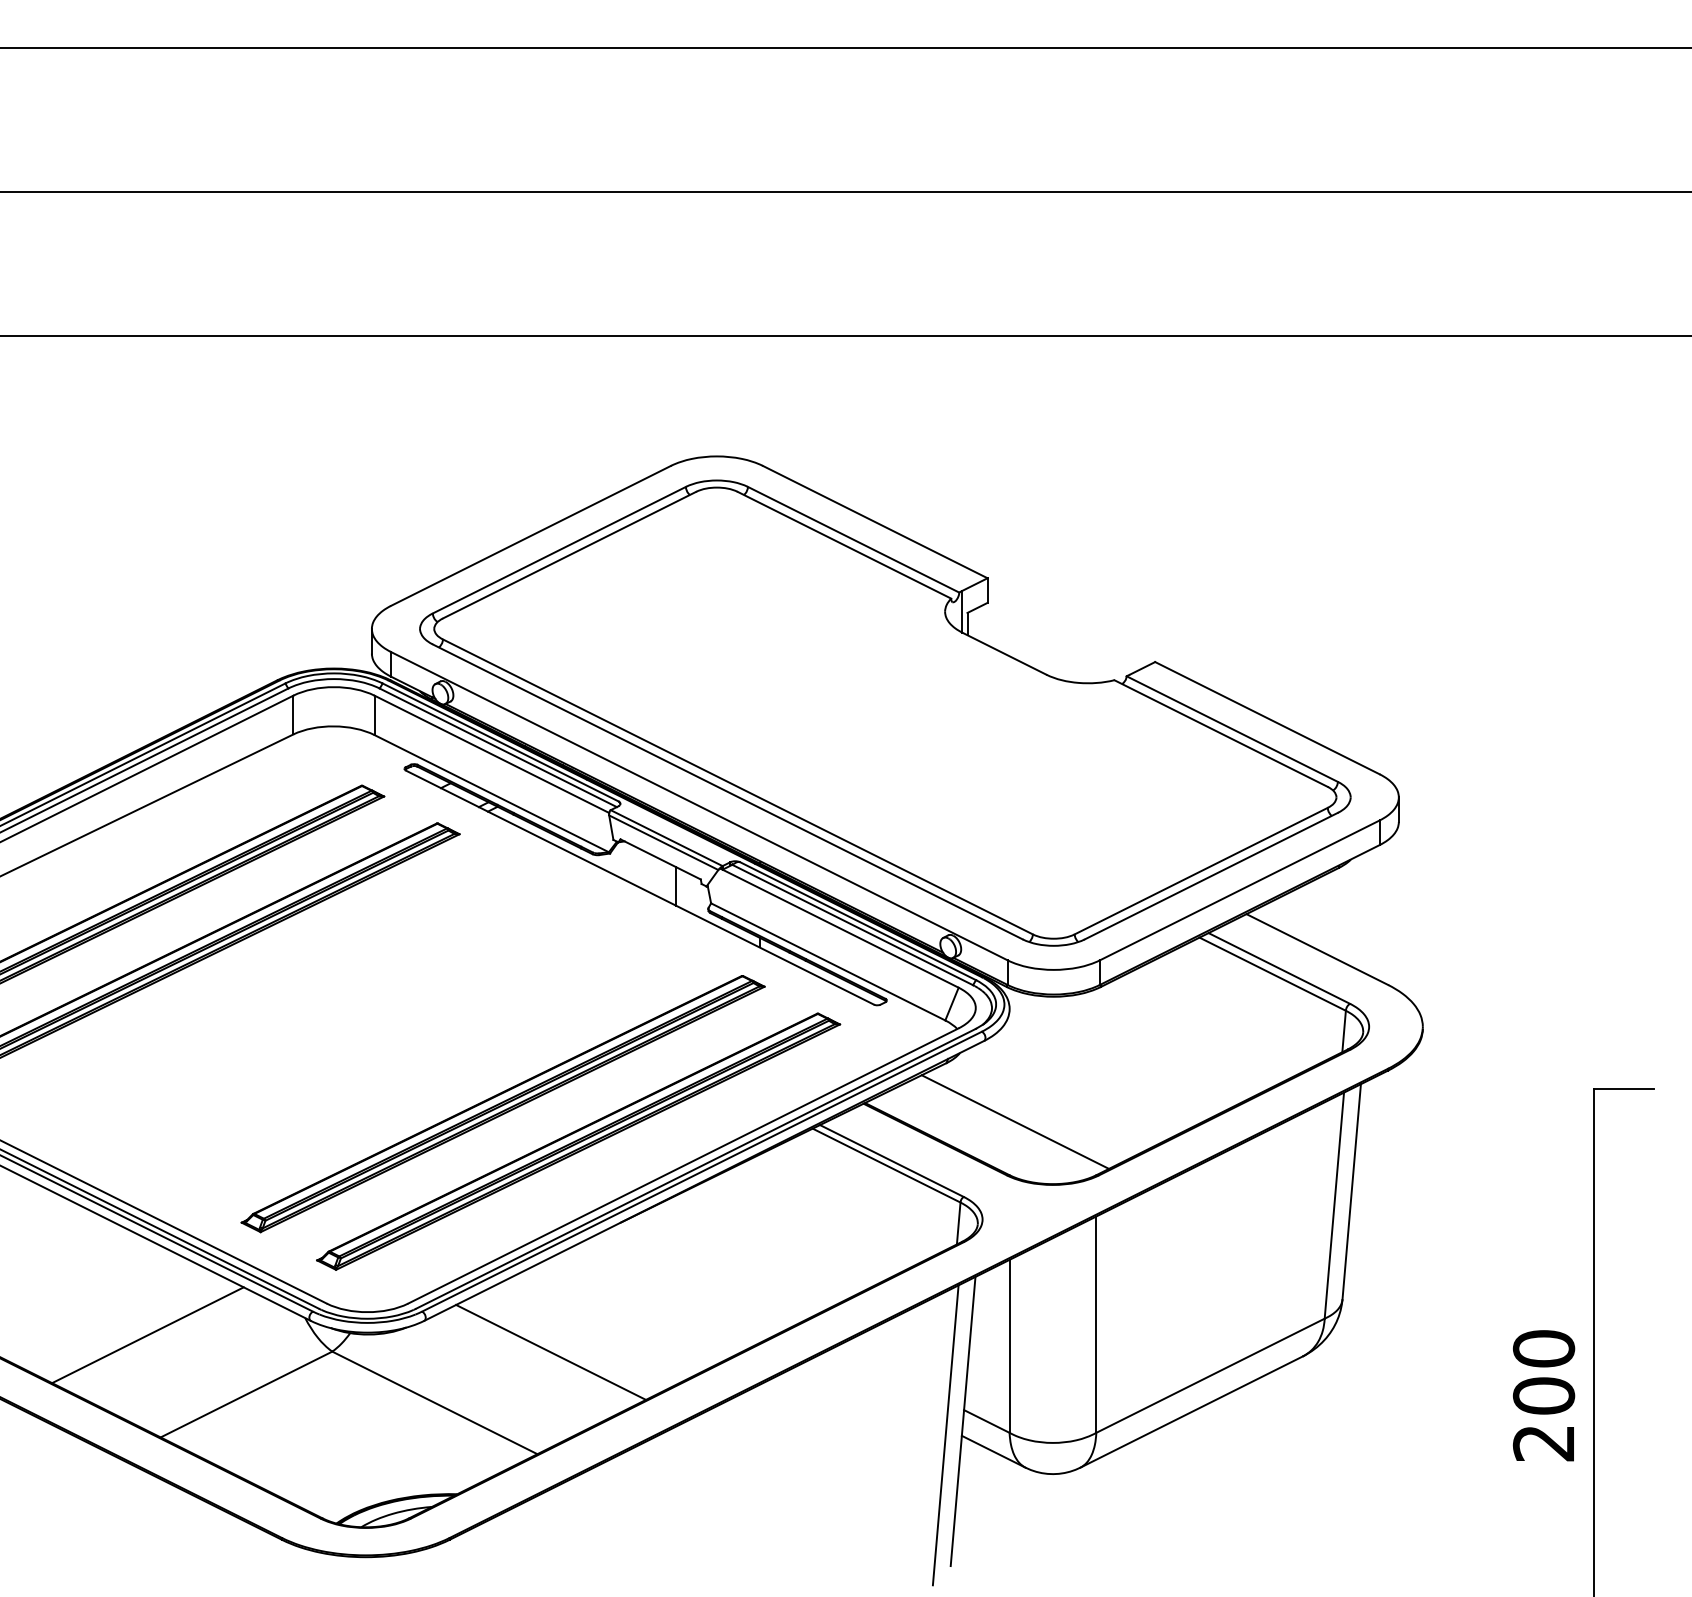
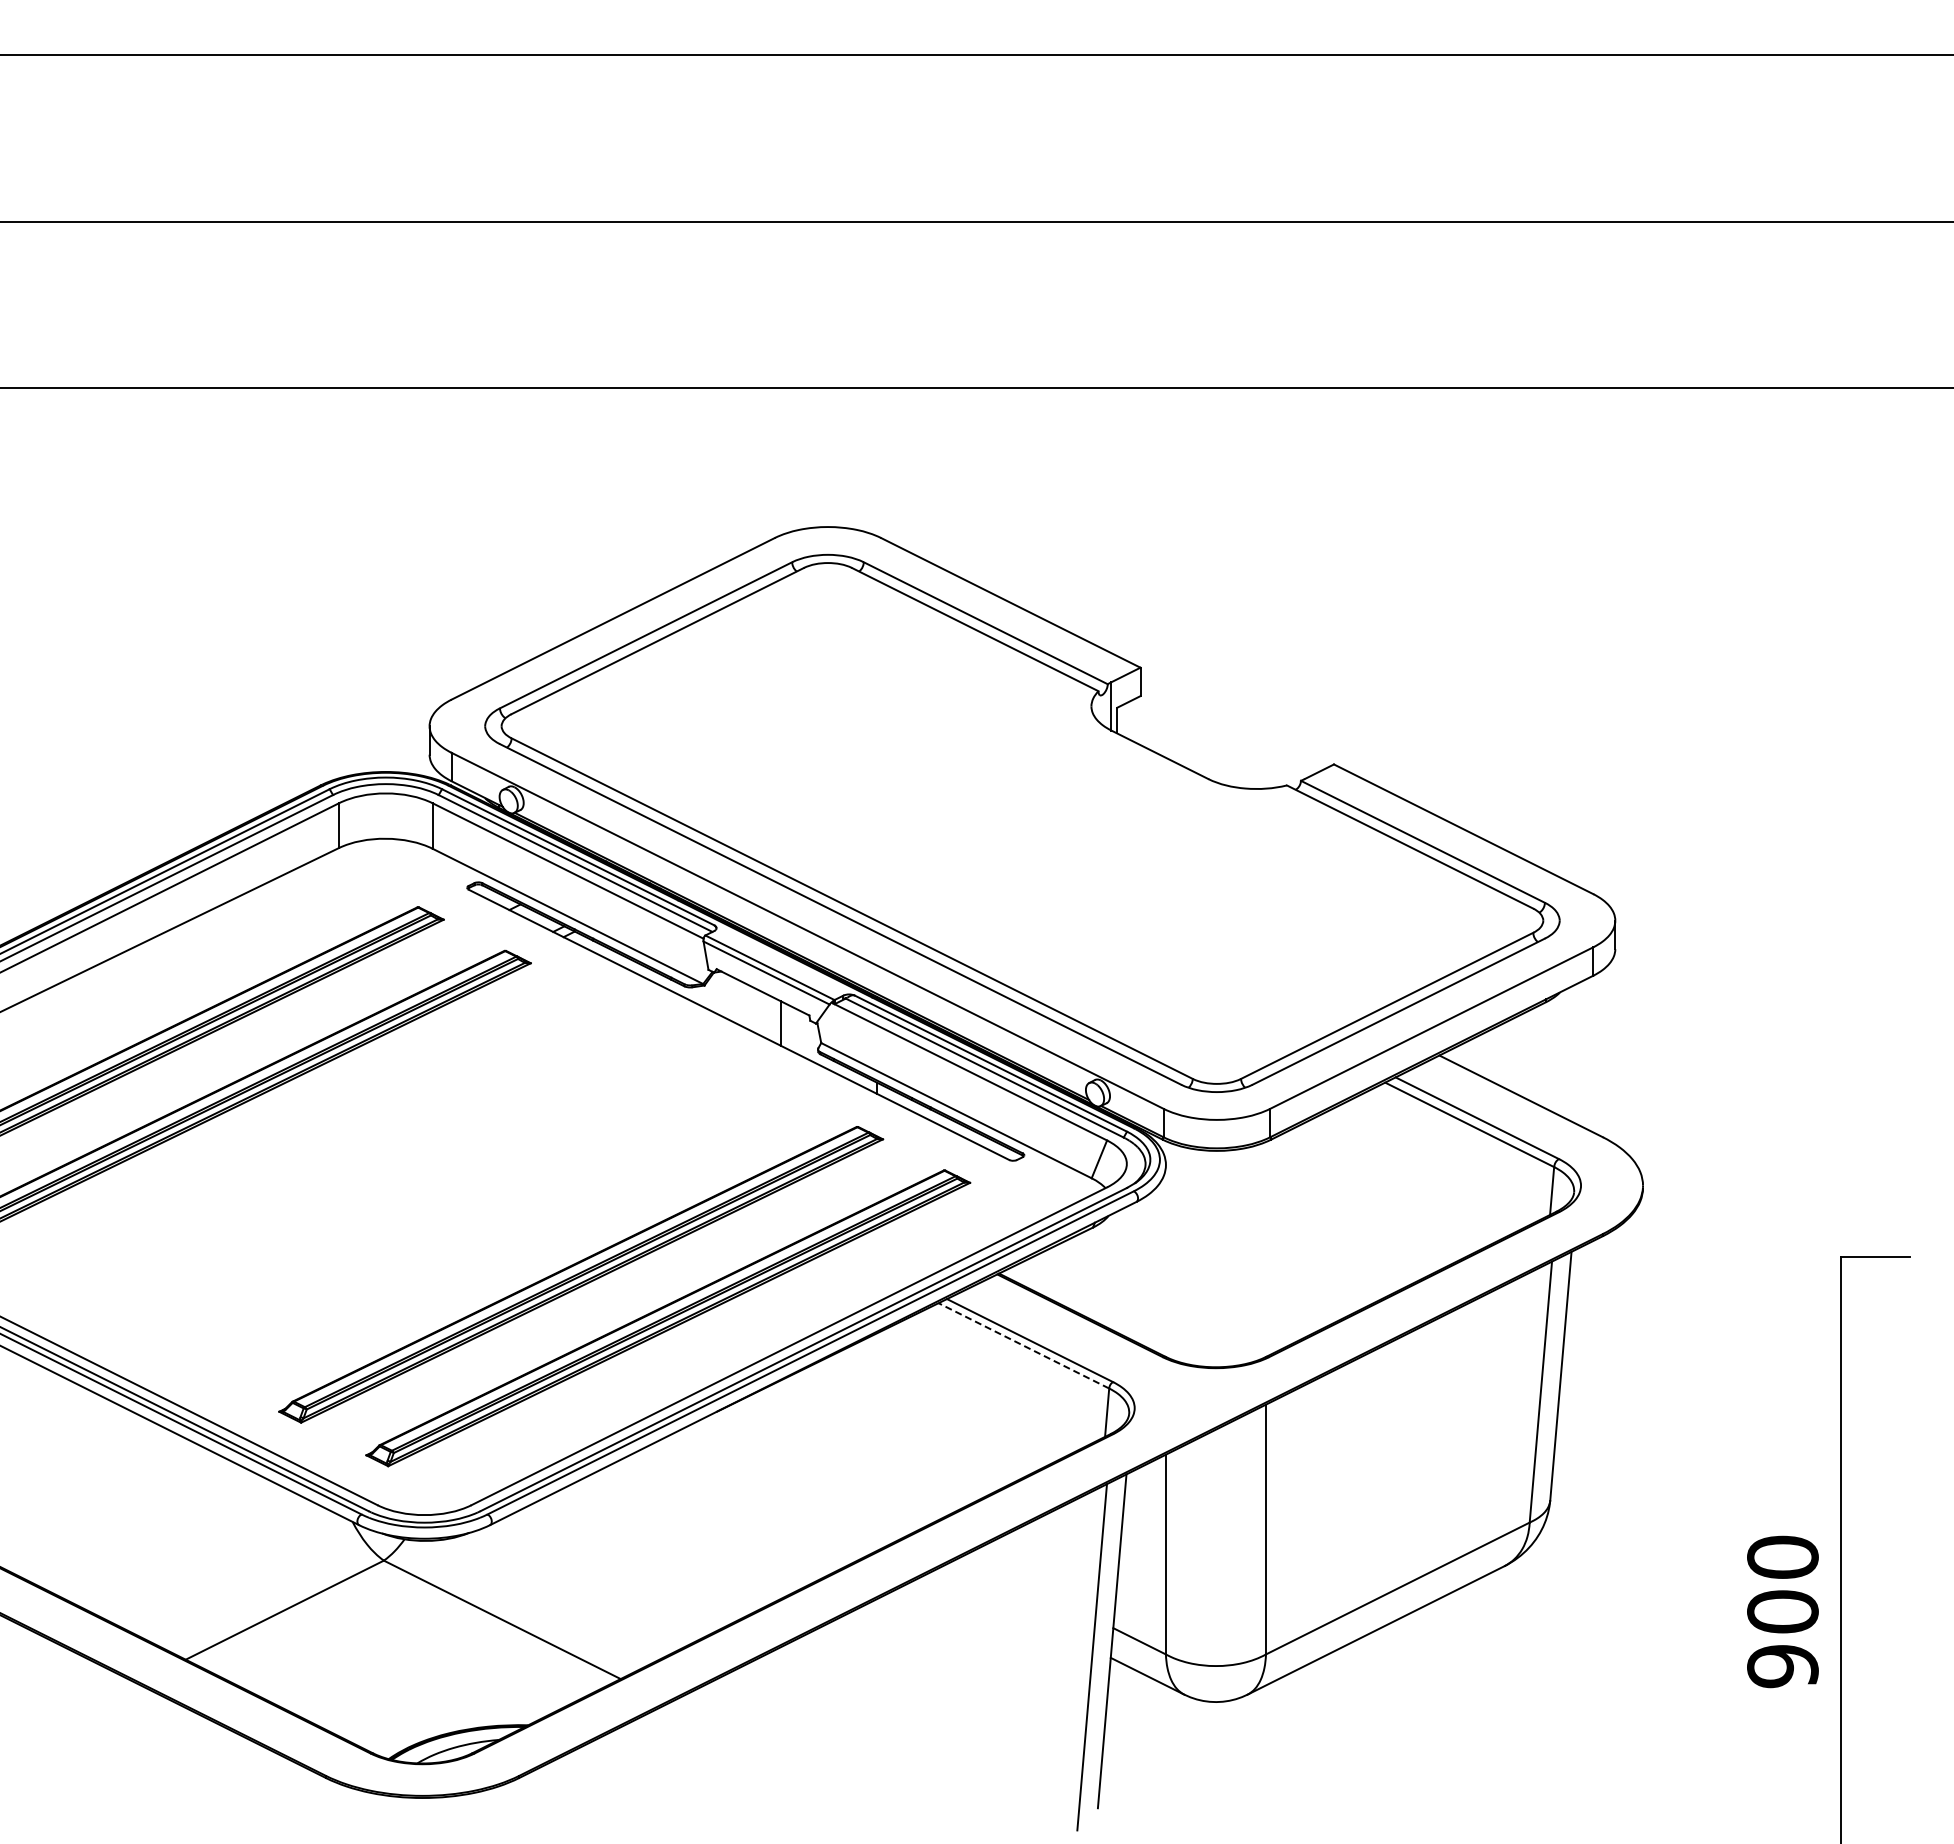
line: (1015, 1121) -> (1172, 1295), removed
line: (886, 1165) -> (1023, 1345), solid -> dashed
line: (147, 1335) -> (170, 1541), removed
line: (551, 1352) -> (636, 1561), removed
text: (1543, 1443) -> (1782, 1666), 200 -> 900

